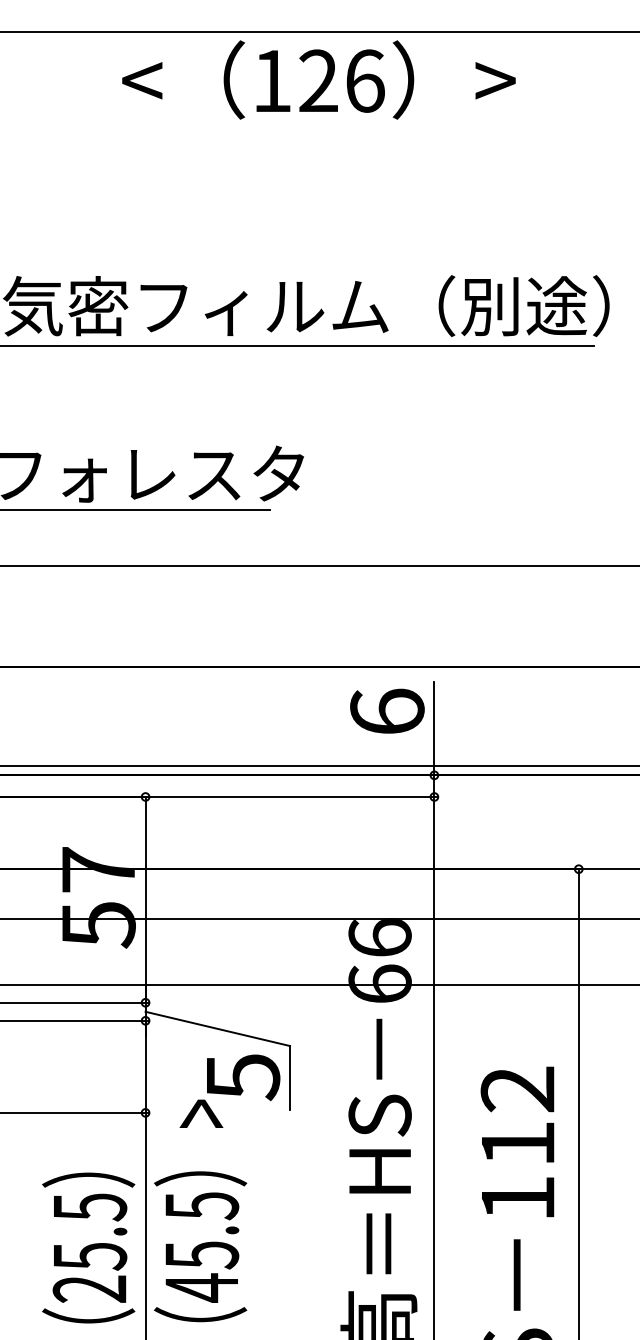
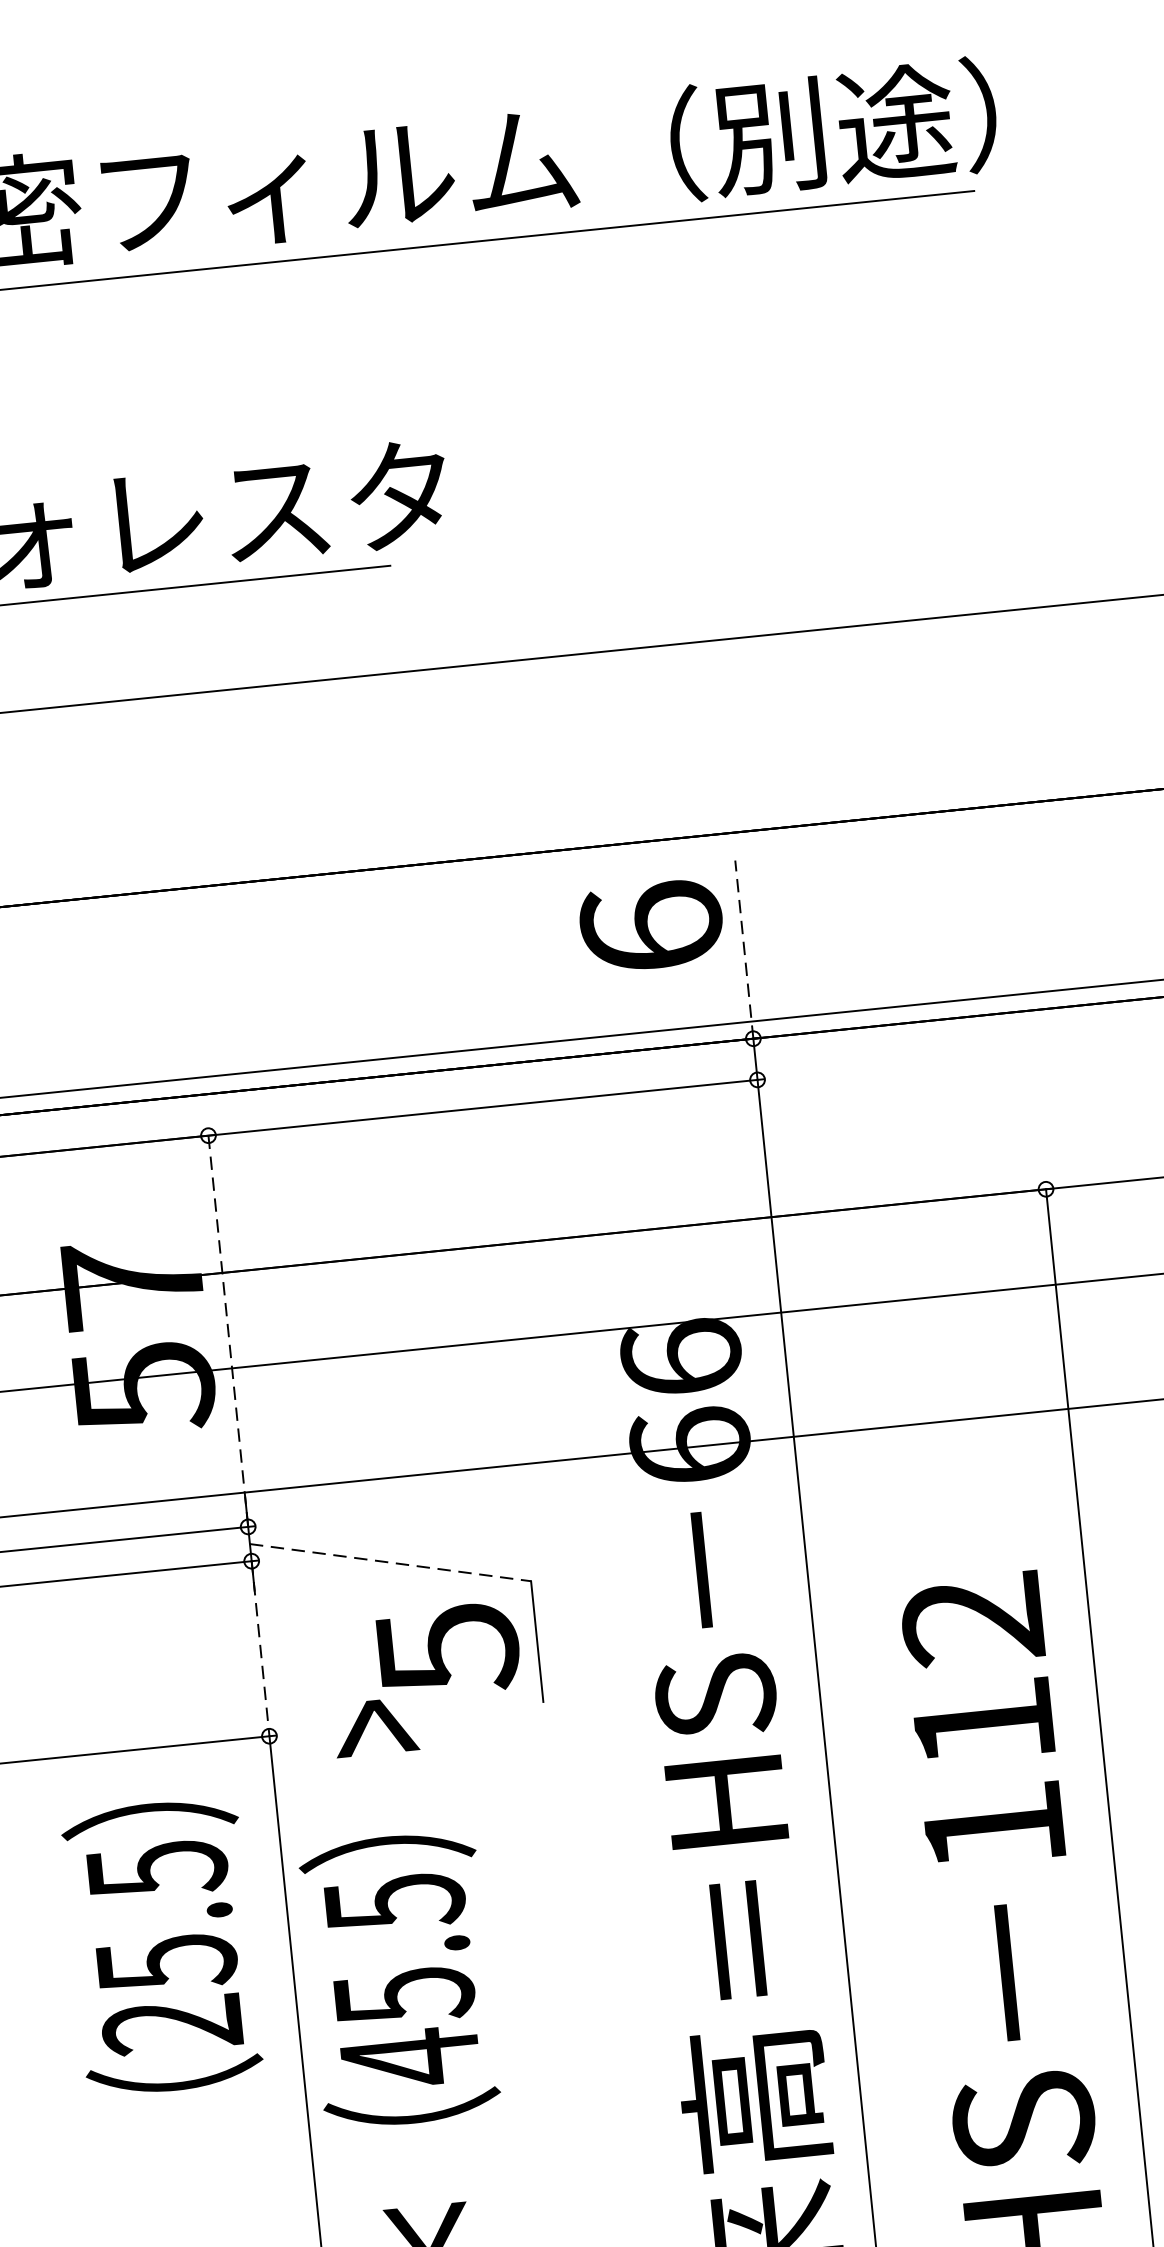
line: (434, 728) -> (744, 949), solid -> dashed
line: (145, 899) -> (228, 1330), solid -> dashed
line: (218, 1029) -> (391, 1563), solid -> dashed
line: (145, 1067) -> (260, 1649), solid -> dashed
text: (88, 1247) -> (161, 1946), moved

